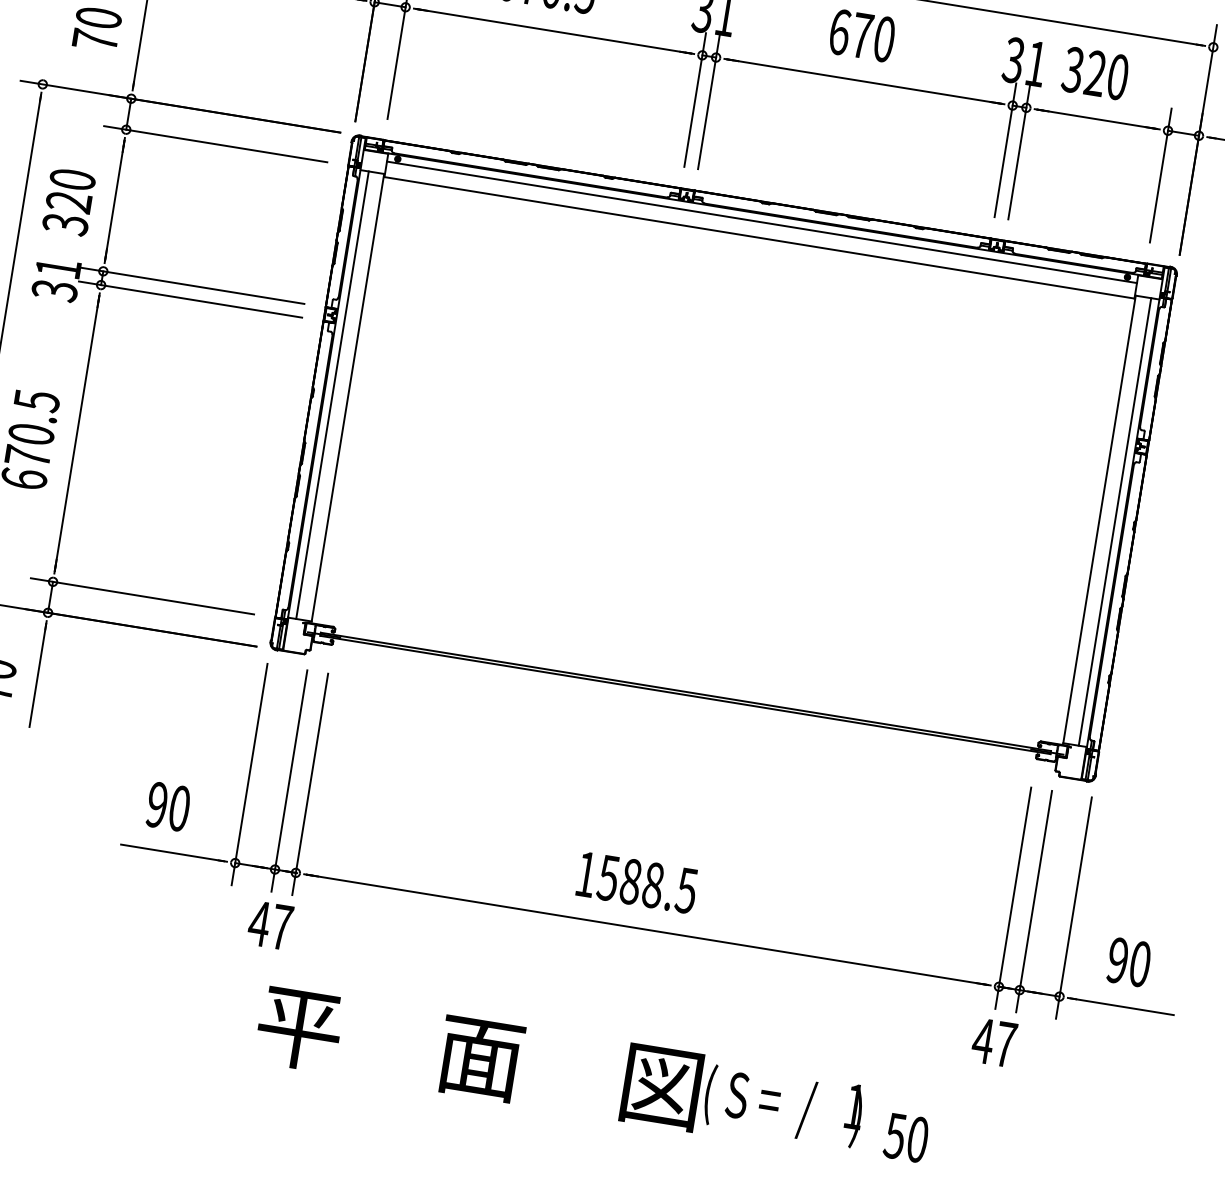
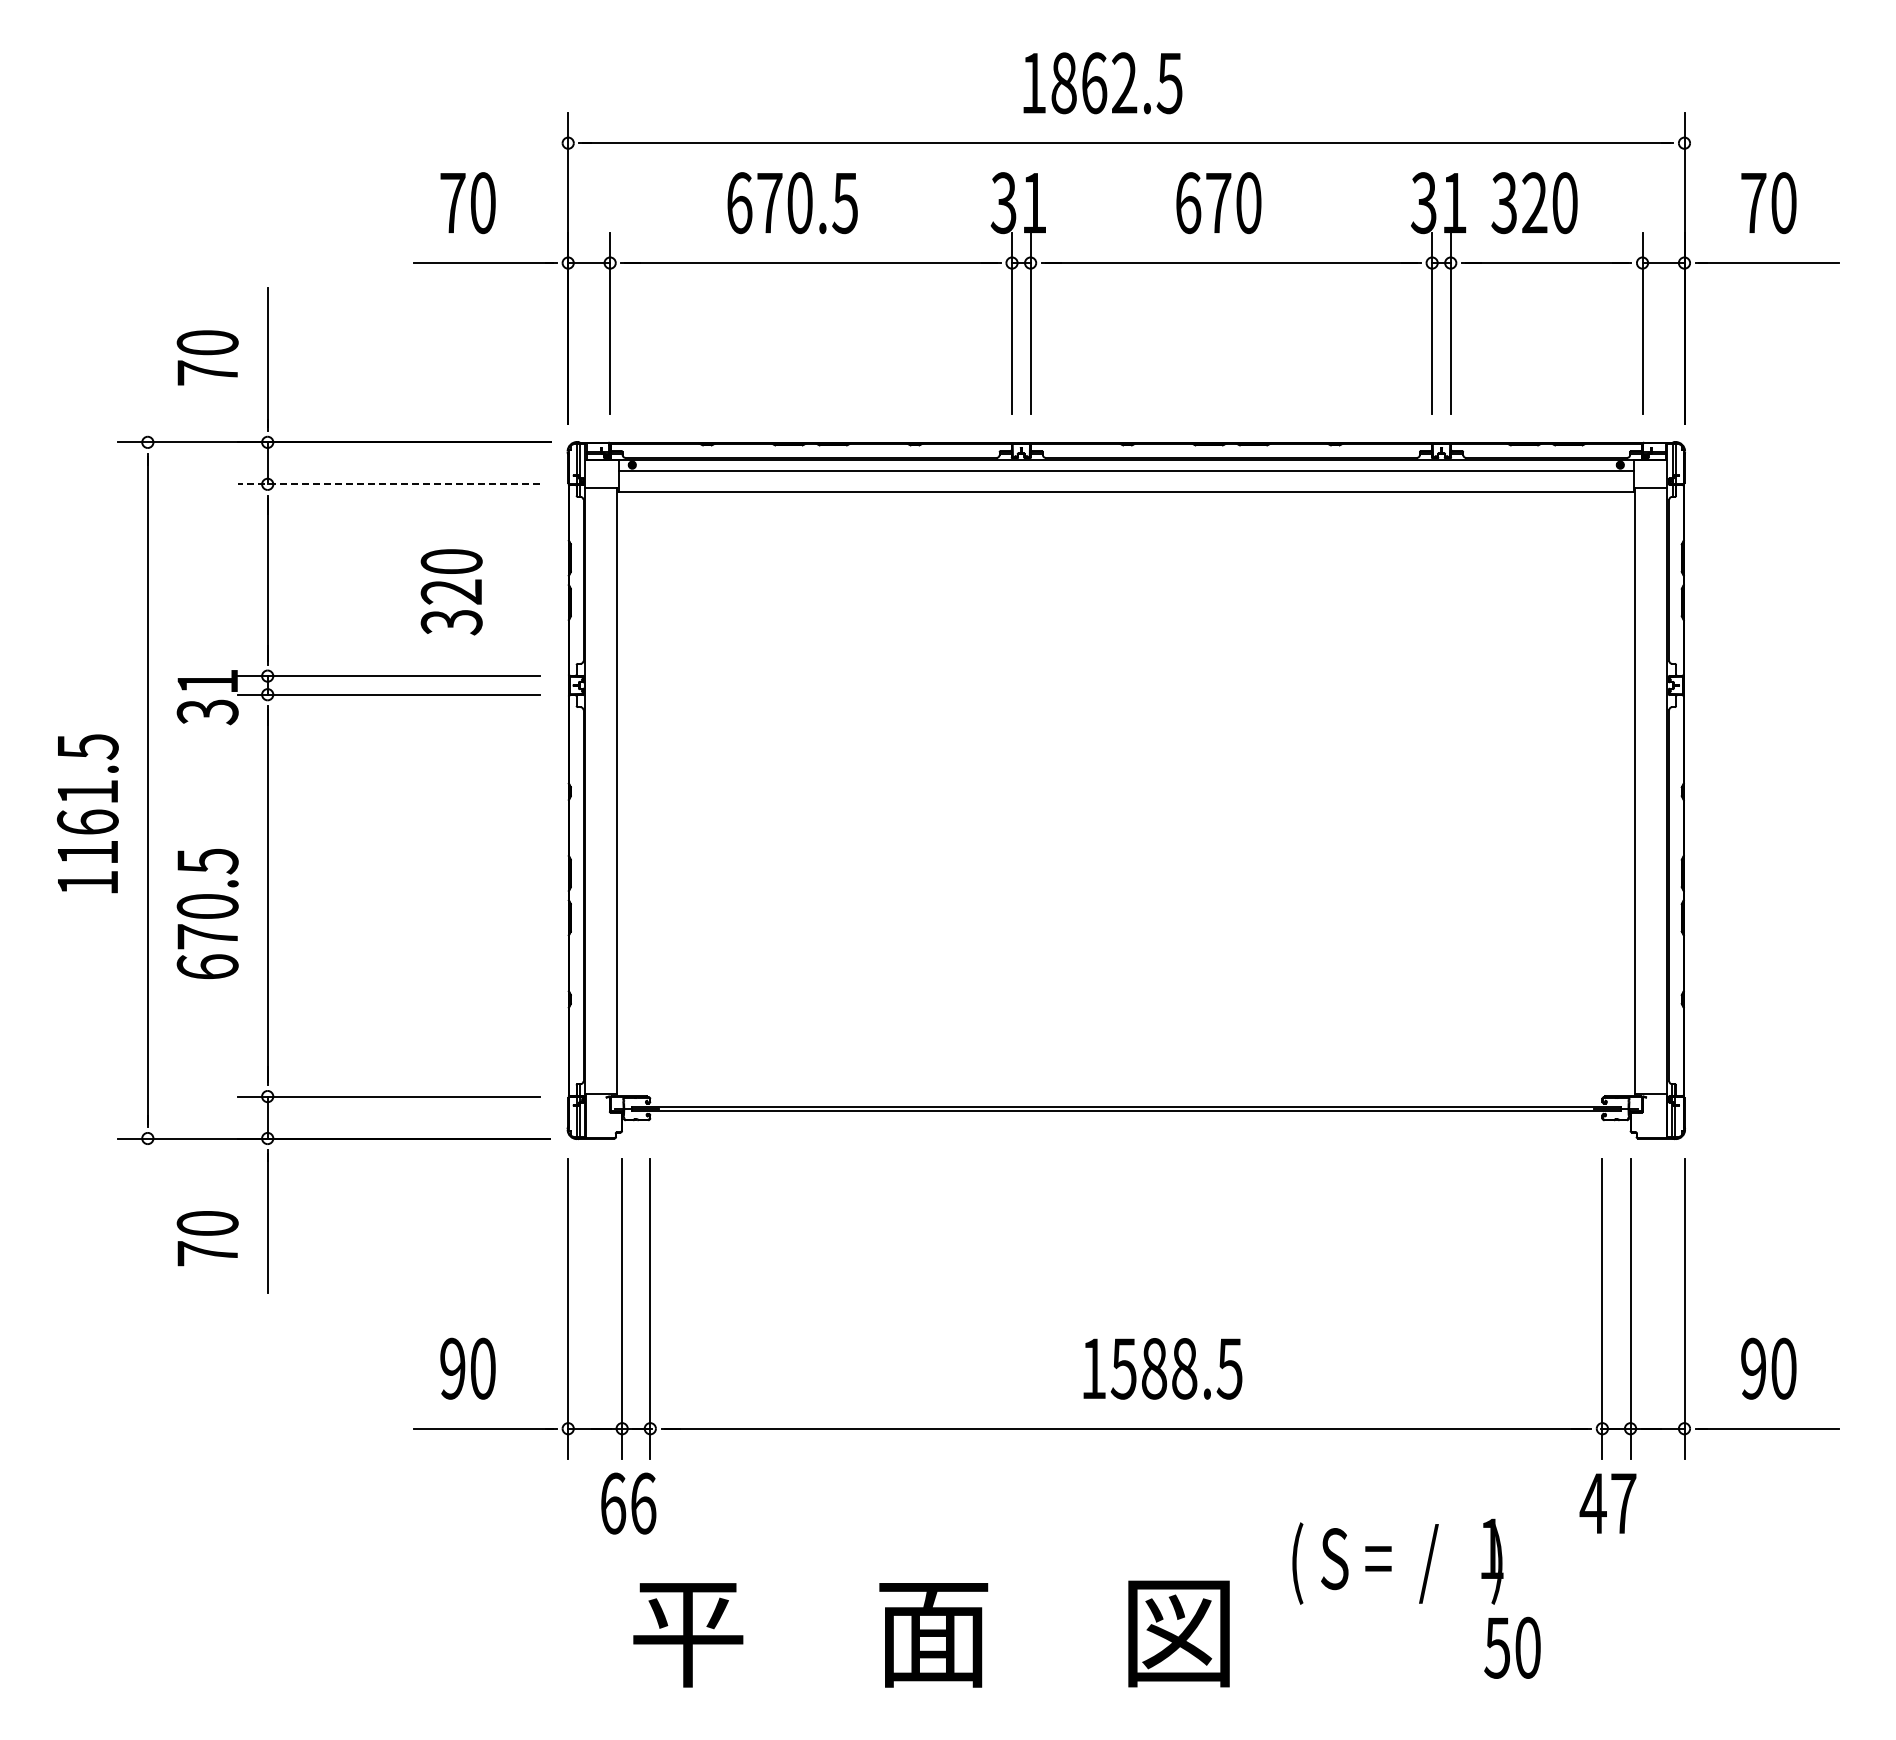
line: (215, 144) -> (388, 484), solid -> dashed
text: (68, 202) -> (451, 592), moved
line: (332, 395) -> (596, 790), removed
line: (1115, 521) -> (1656, 790), removed
text: (637, 882) -> (1162, 1368), moved
text: (270, 925) -> (627, 1503), 47 -> 66
text: (783, 1104) -> (1397, 1561), moved

